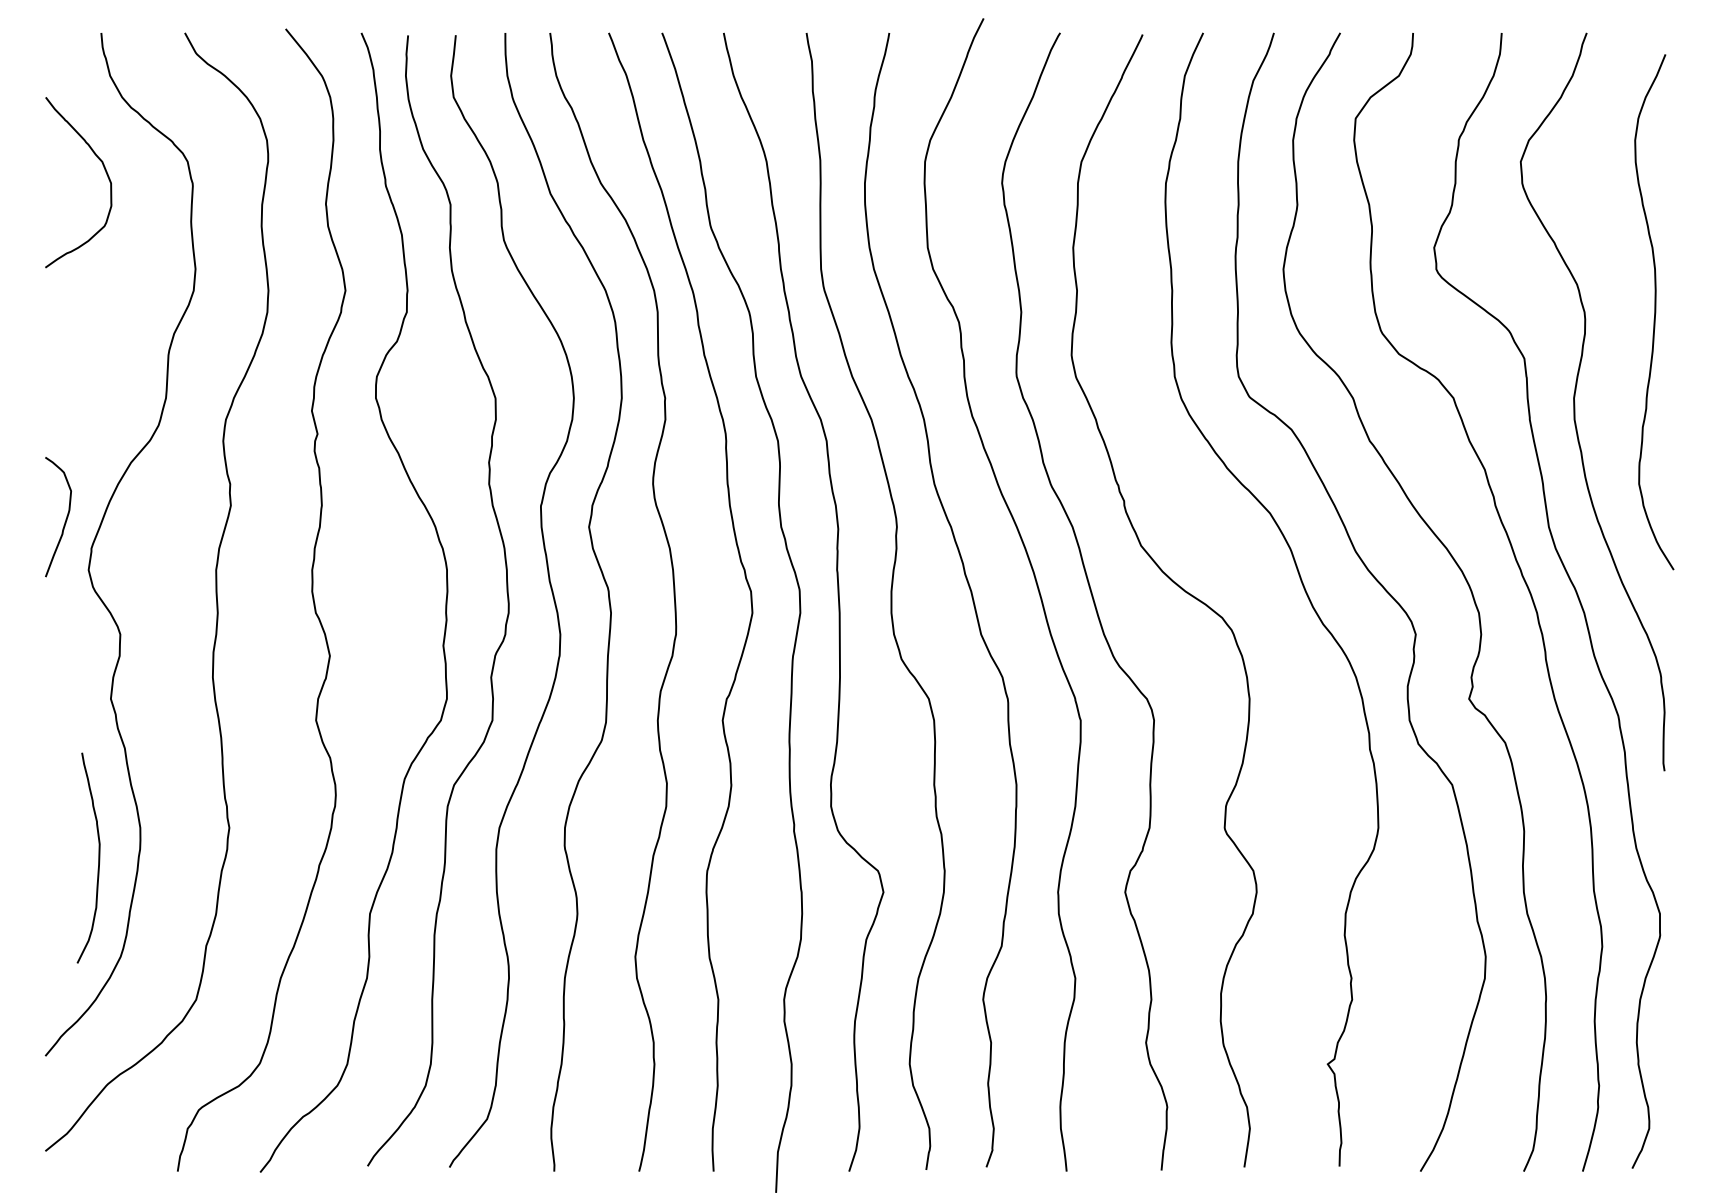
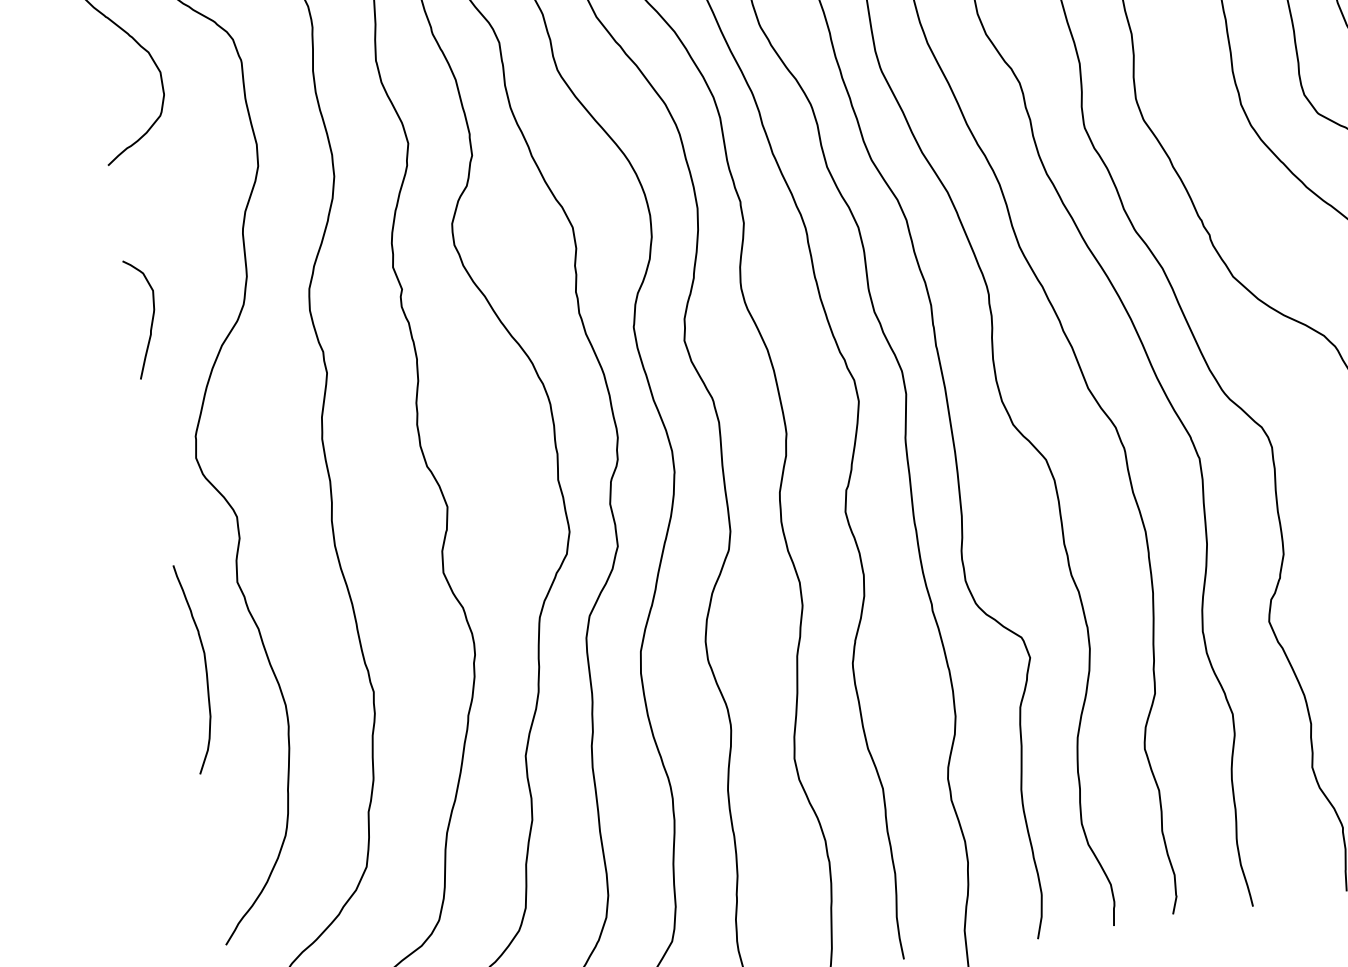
curve: (65, 519) -> (151, 319), moved
curve: (98, 857) -> (205, 666), moved

